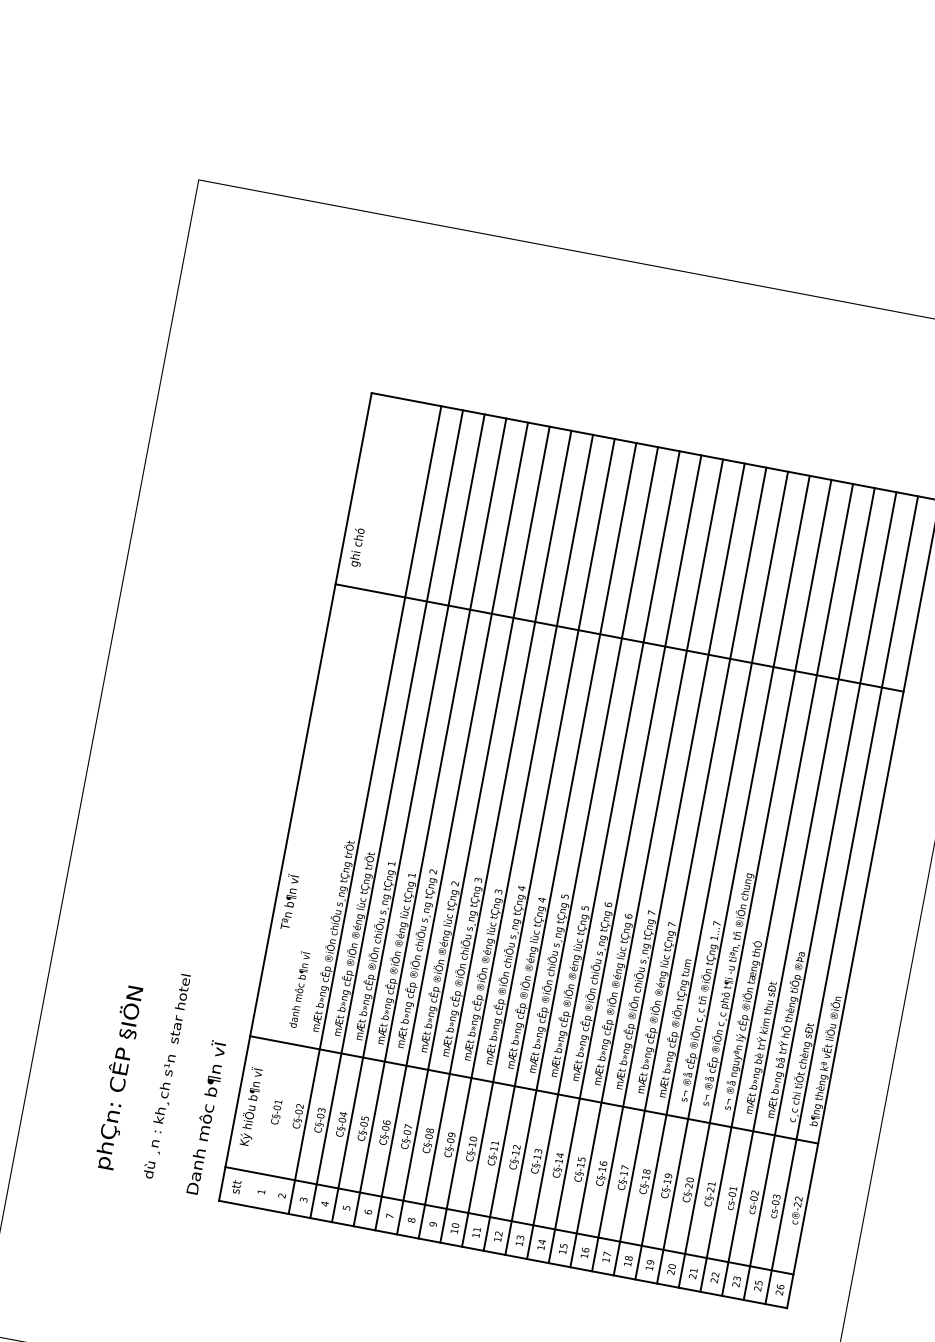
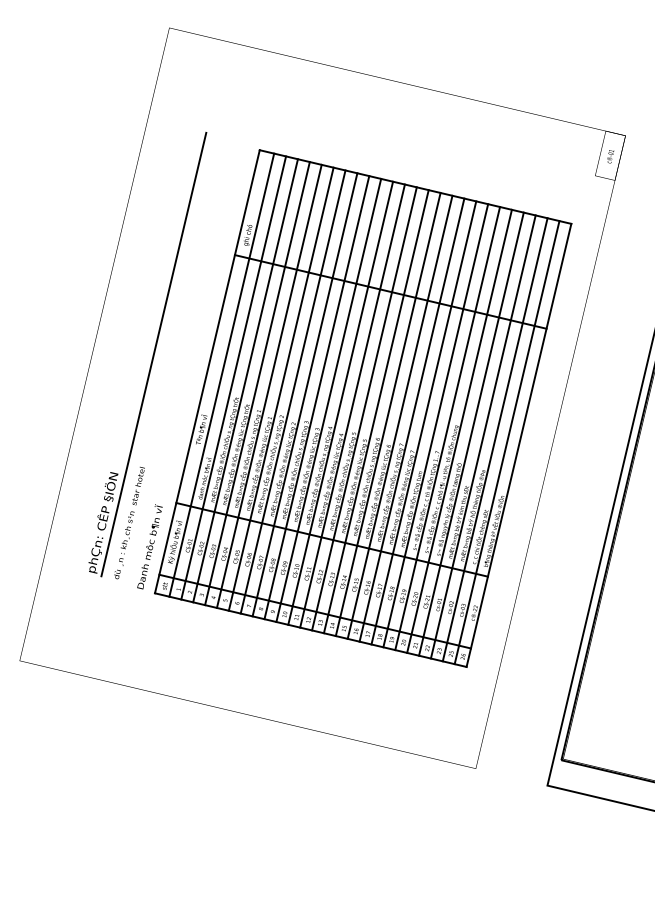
line: (196, 770) -> (153, 354), added
line: (321, 800) -> (221, 374), added
line: (342, 805) -> (233, 377), added

